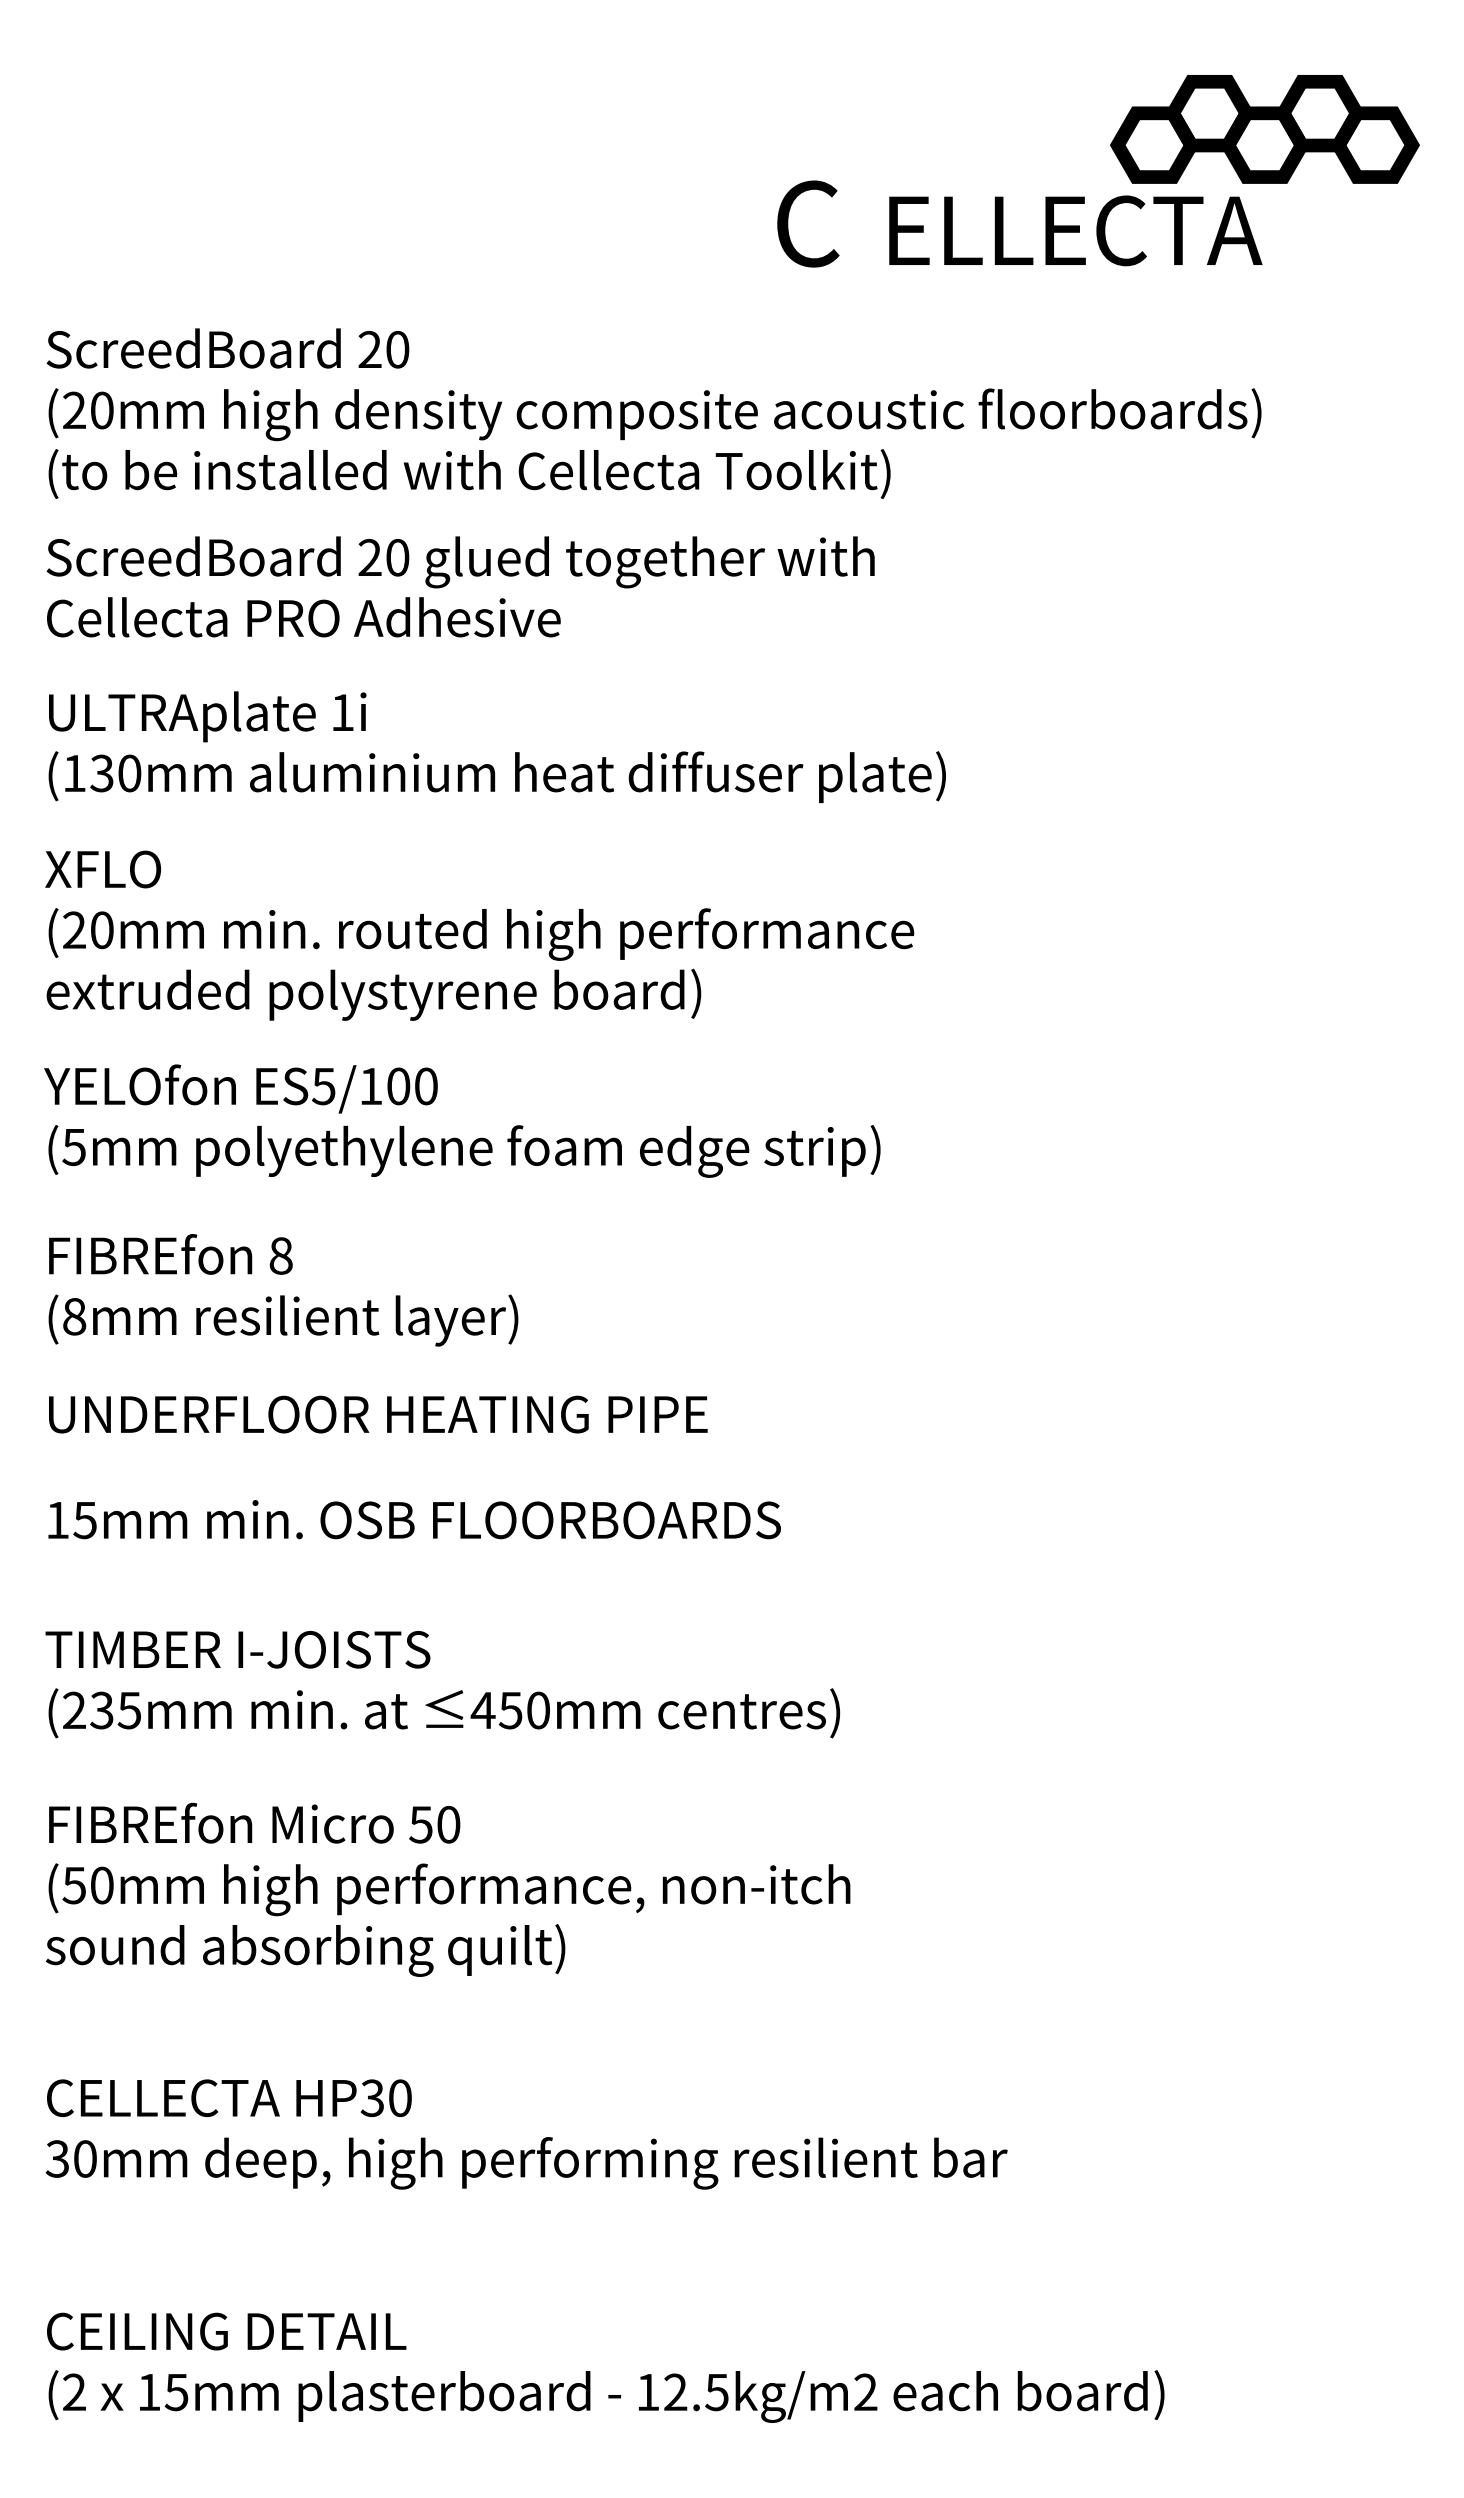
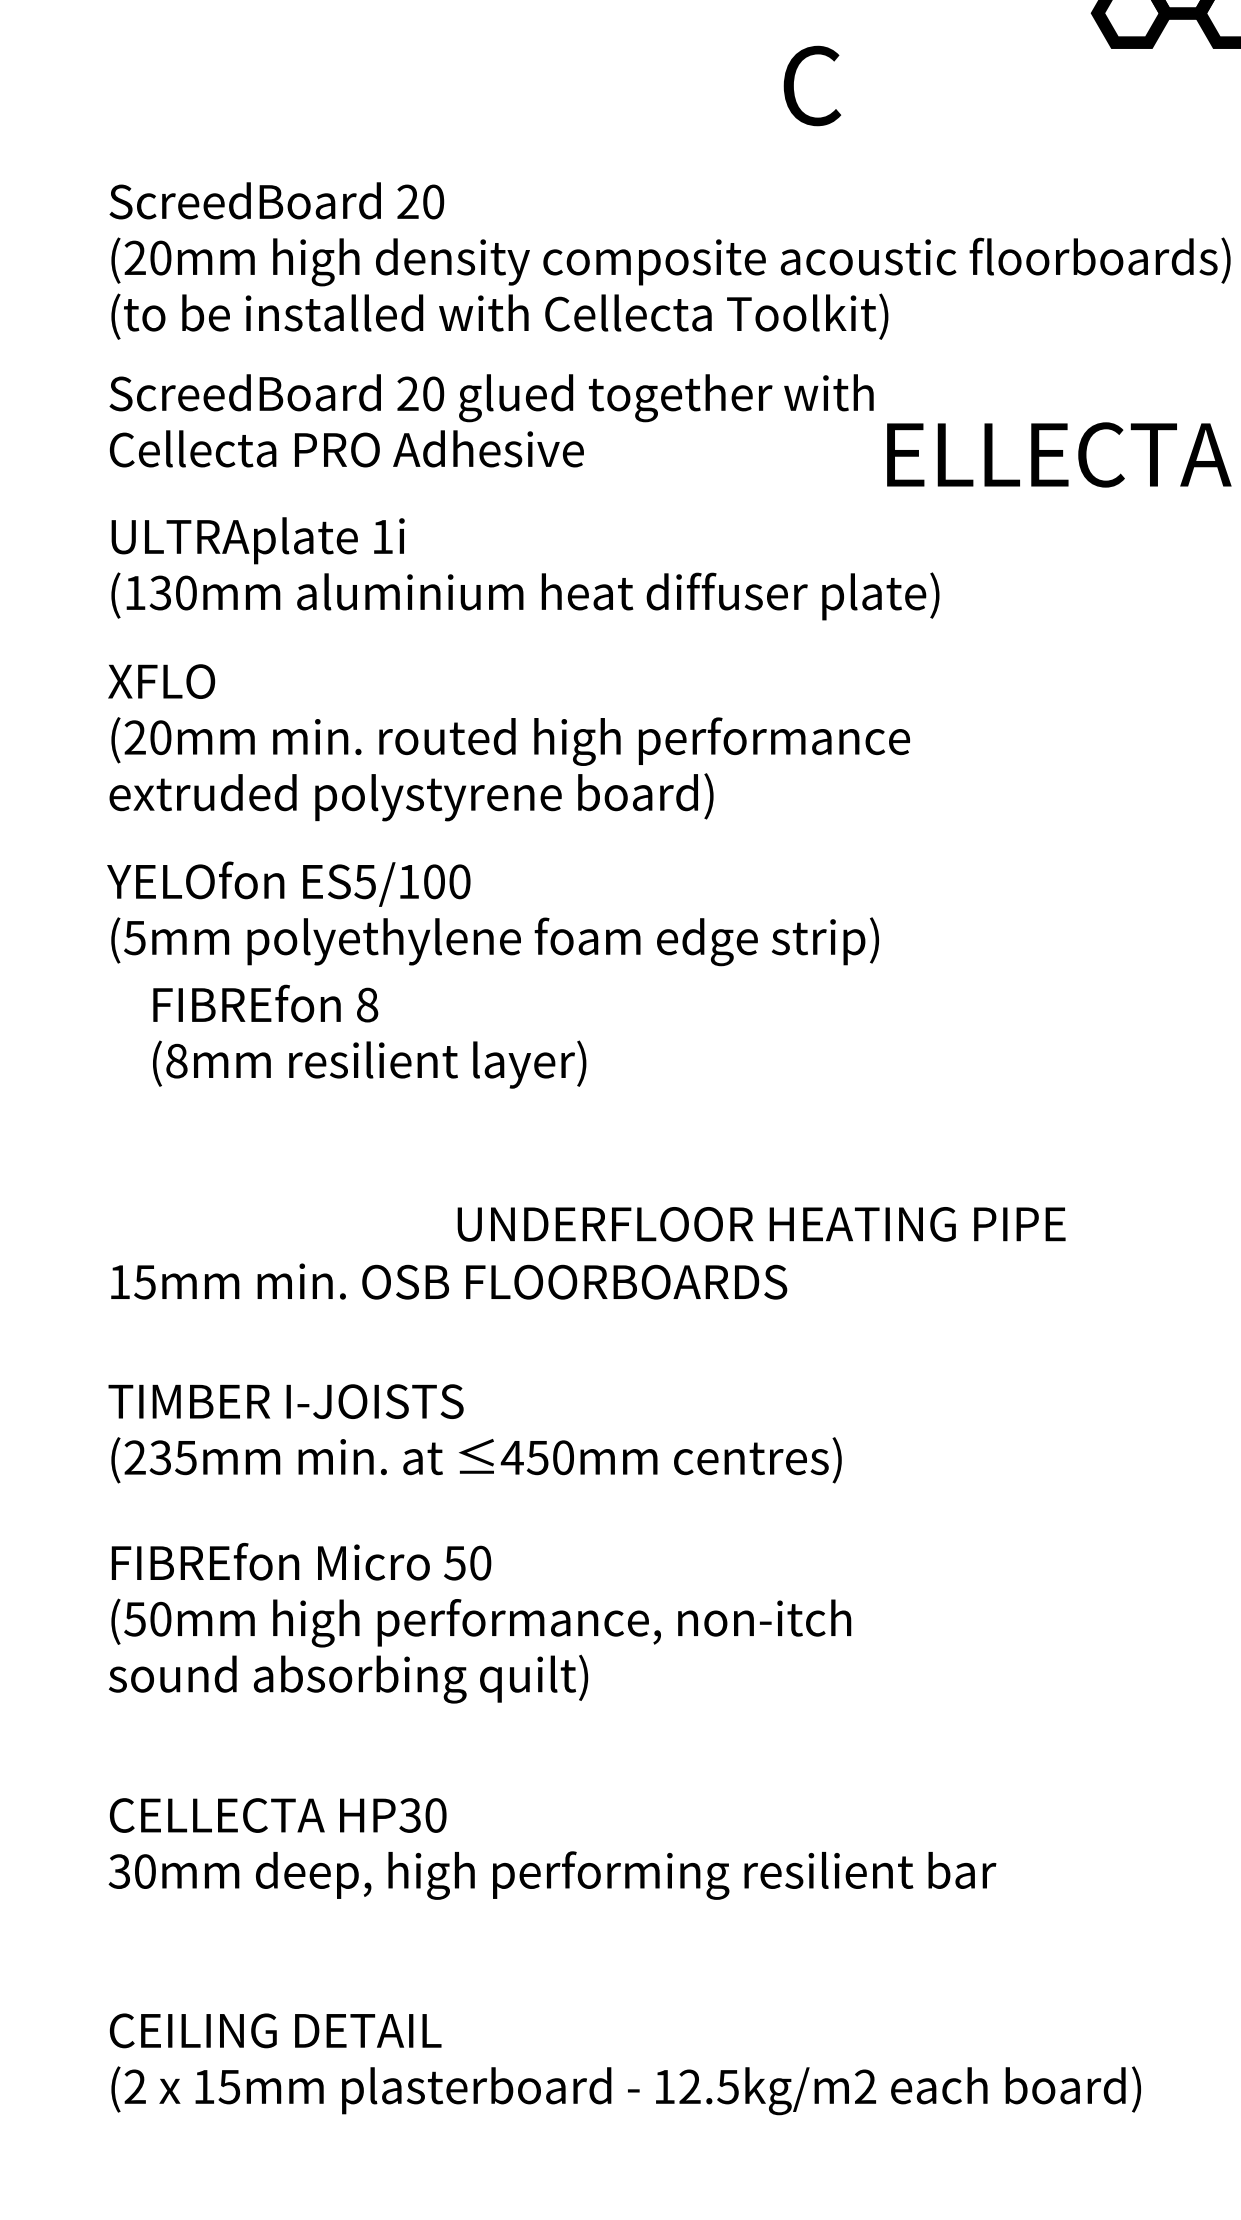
text: (1075, 230) -> (1058, 454), moved
text: (283, 1290) -> (369, 1036), moved
text: (378, 1414) -> (761, 1224), moved

